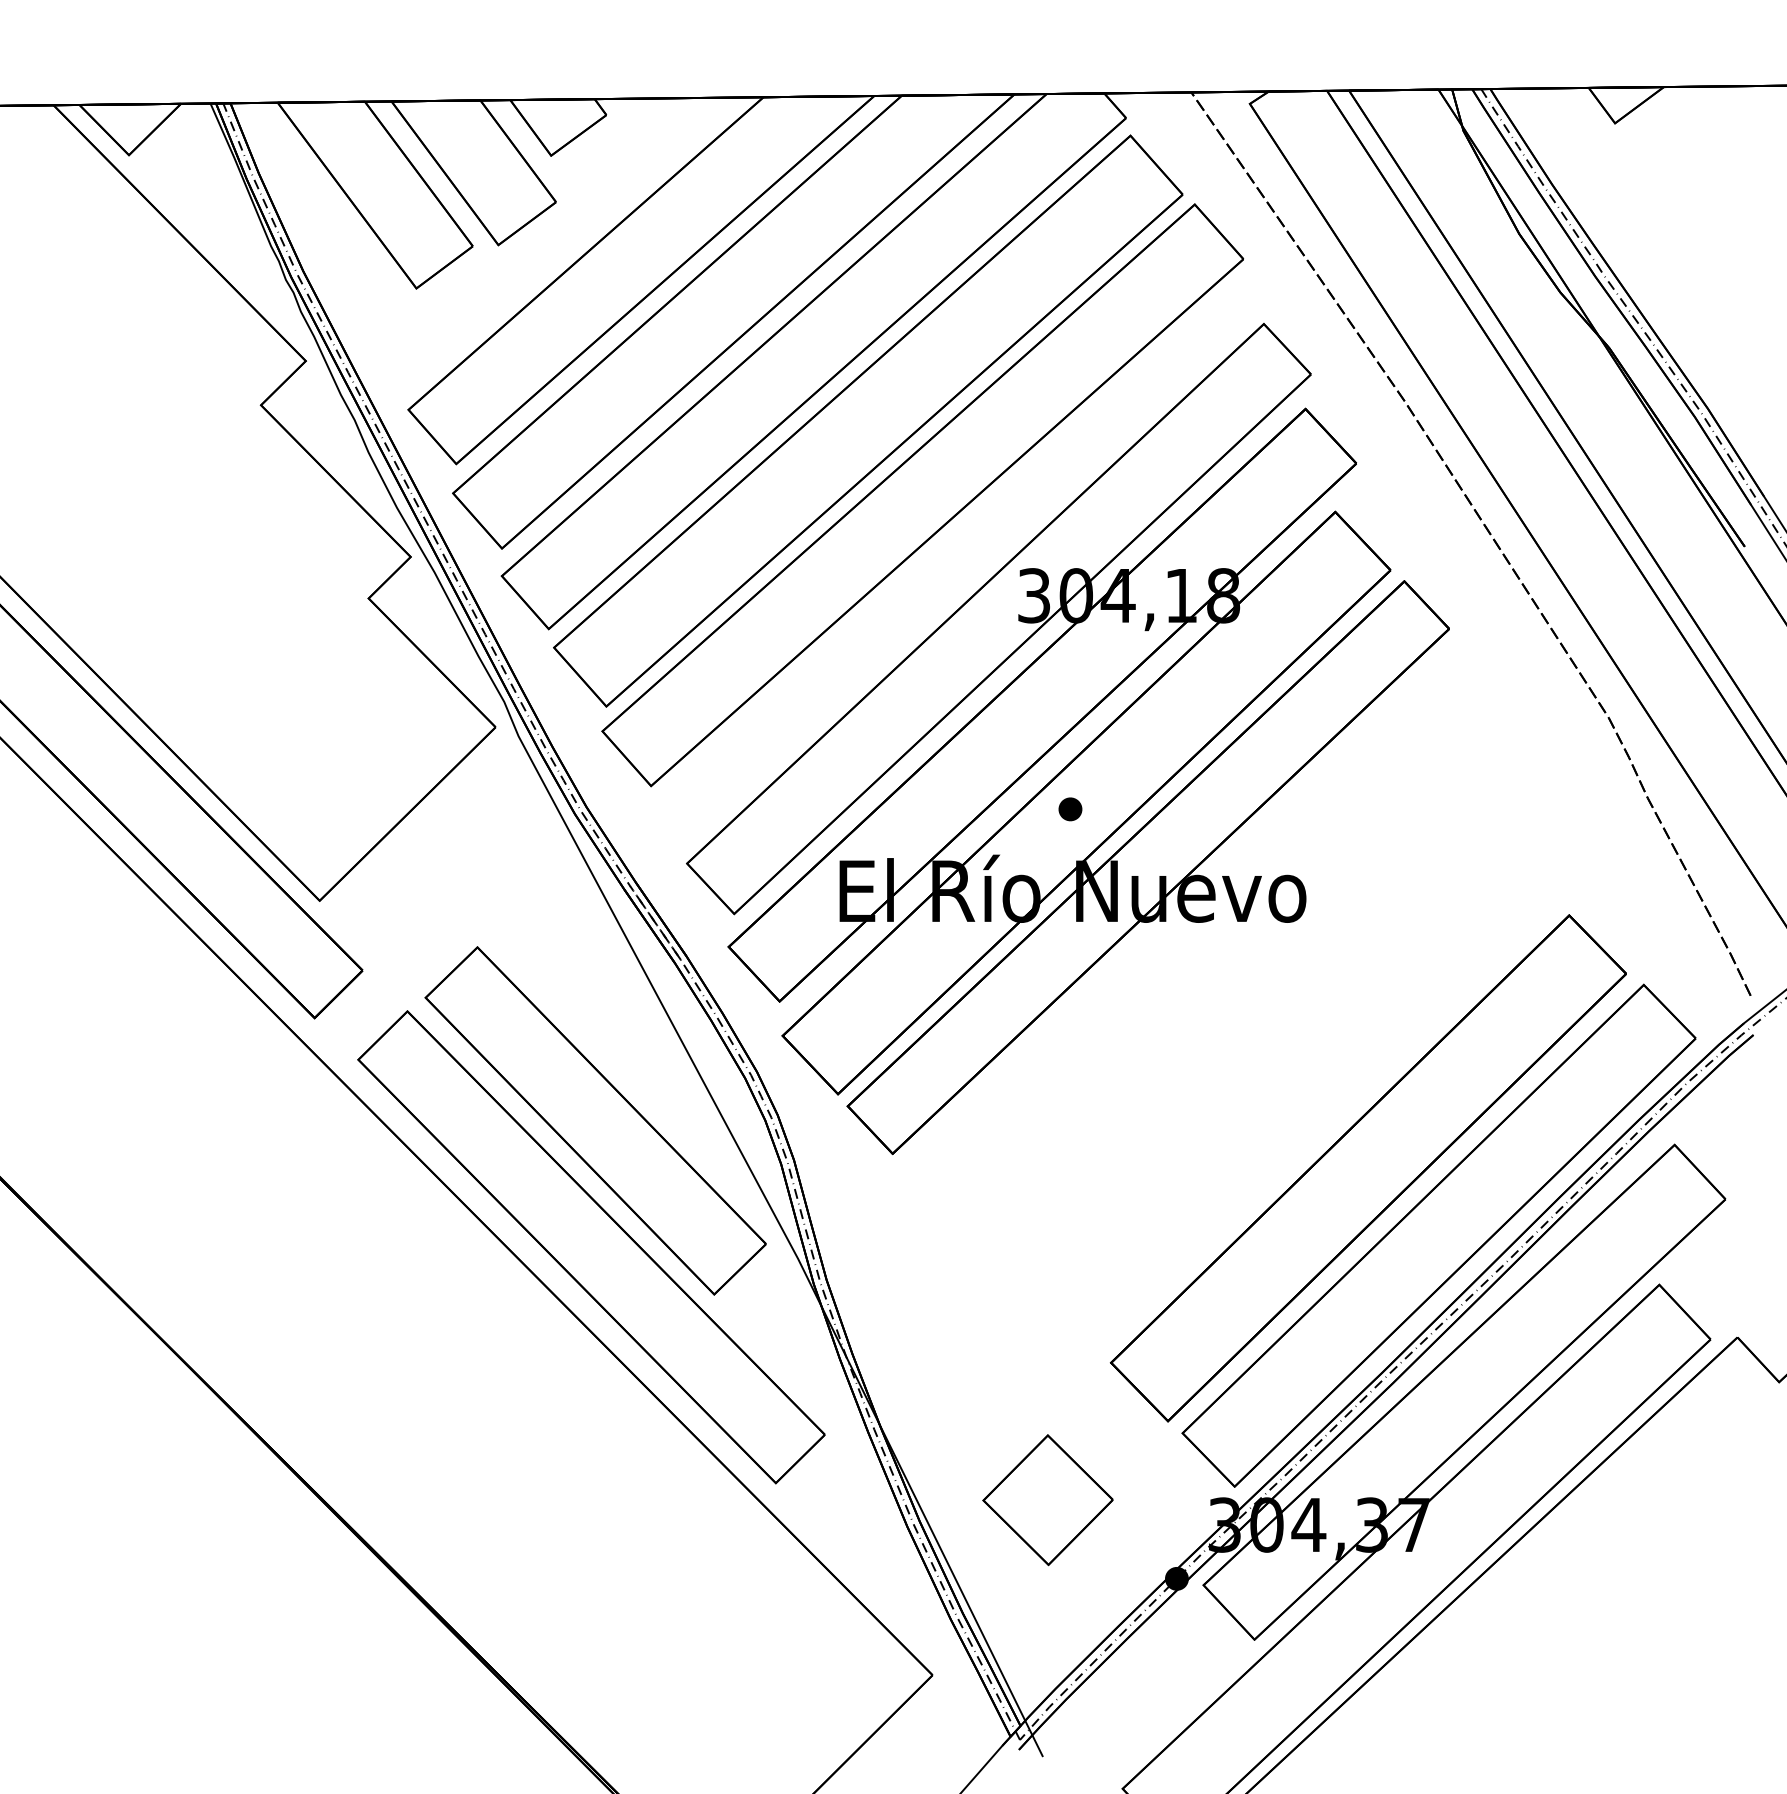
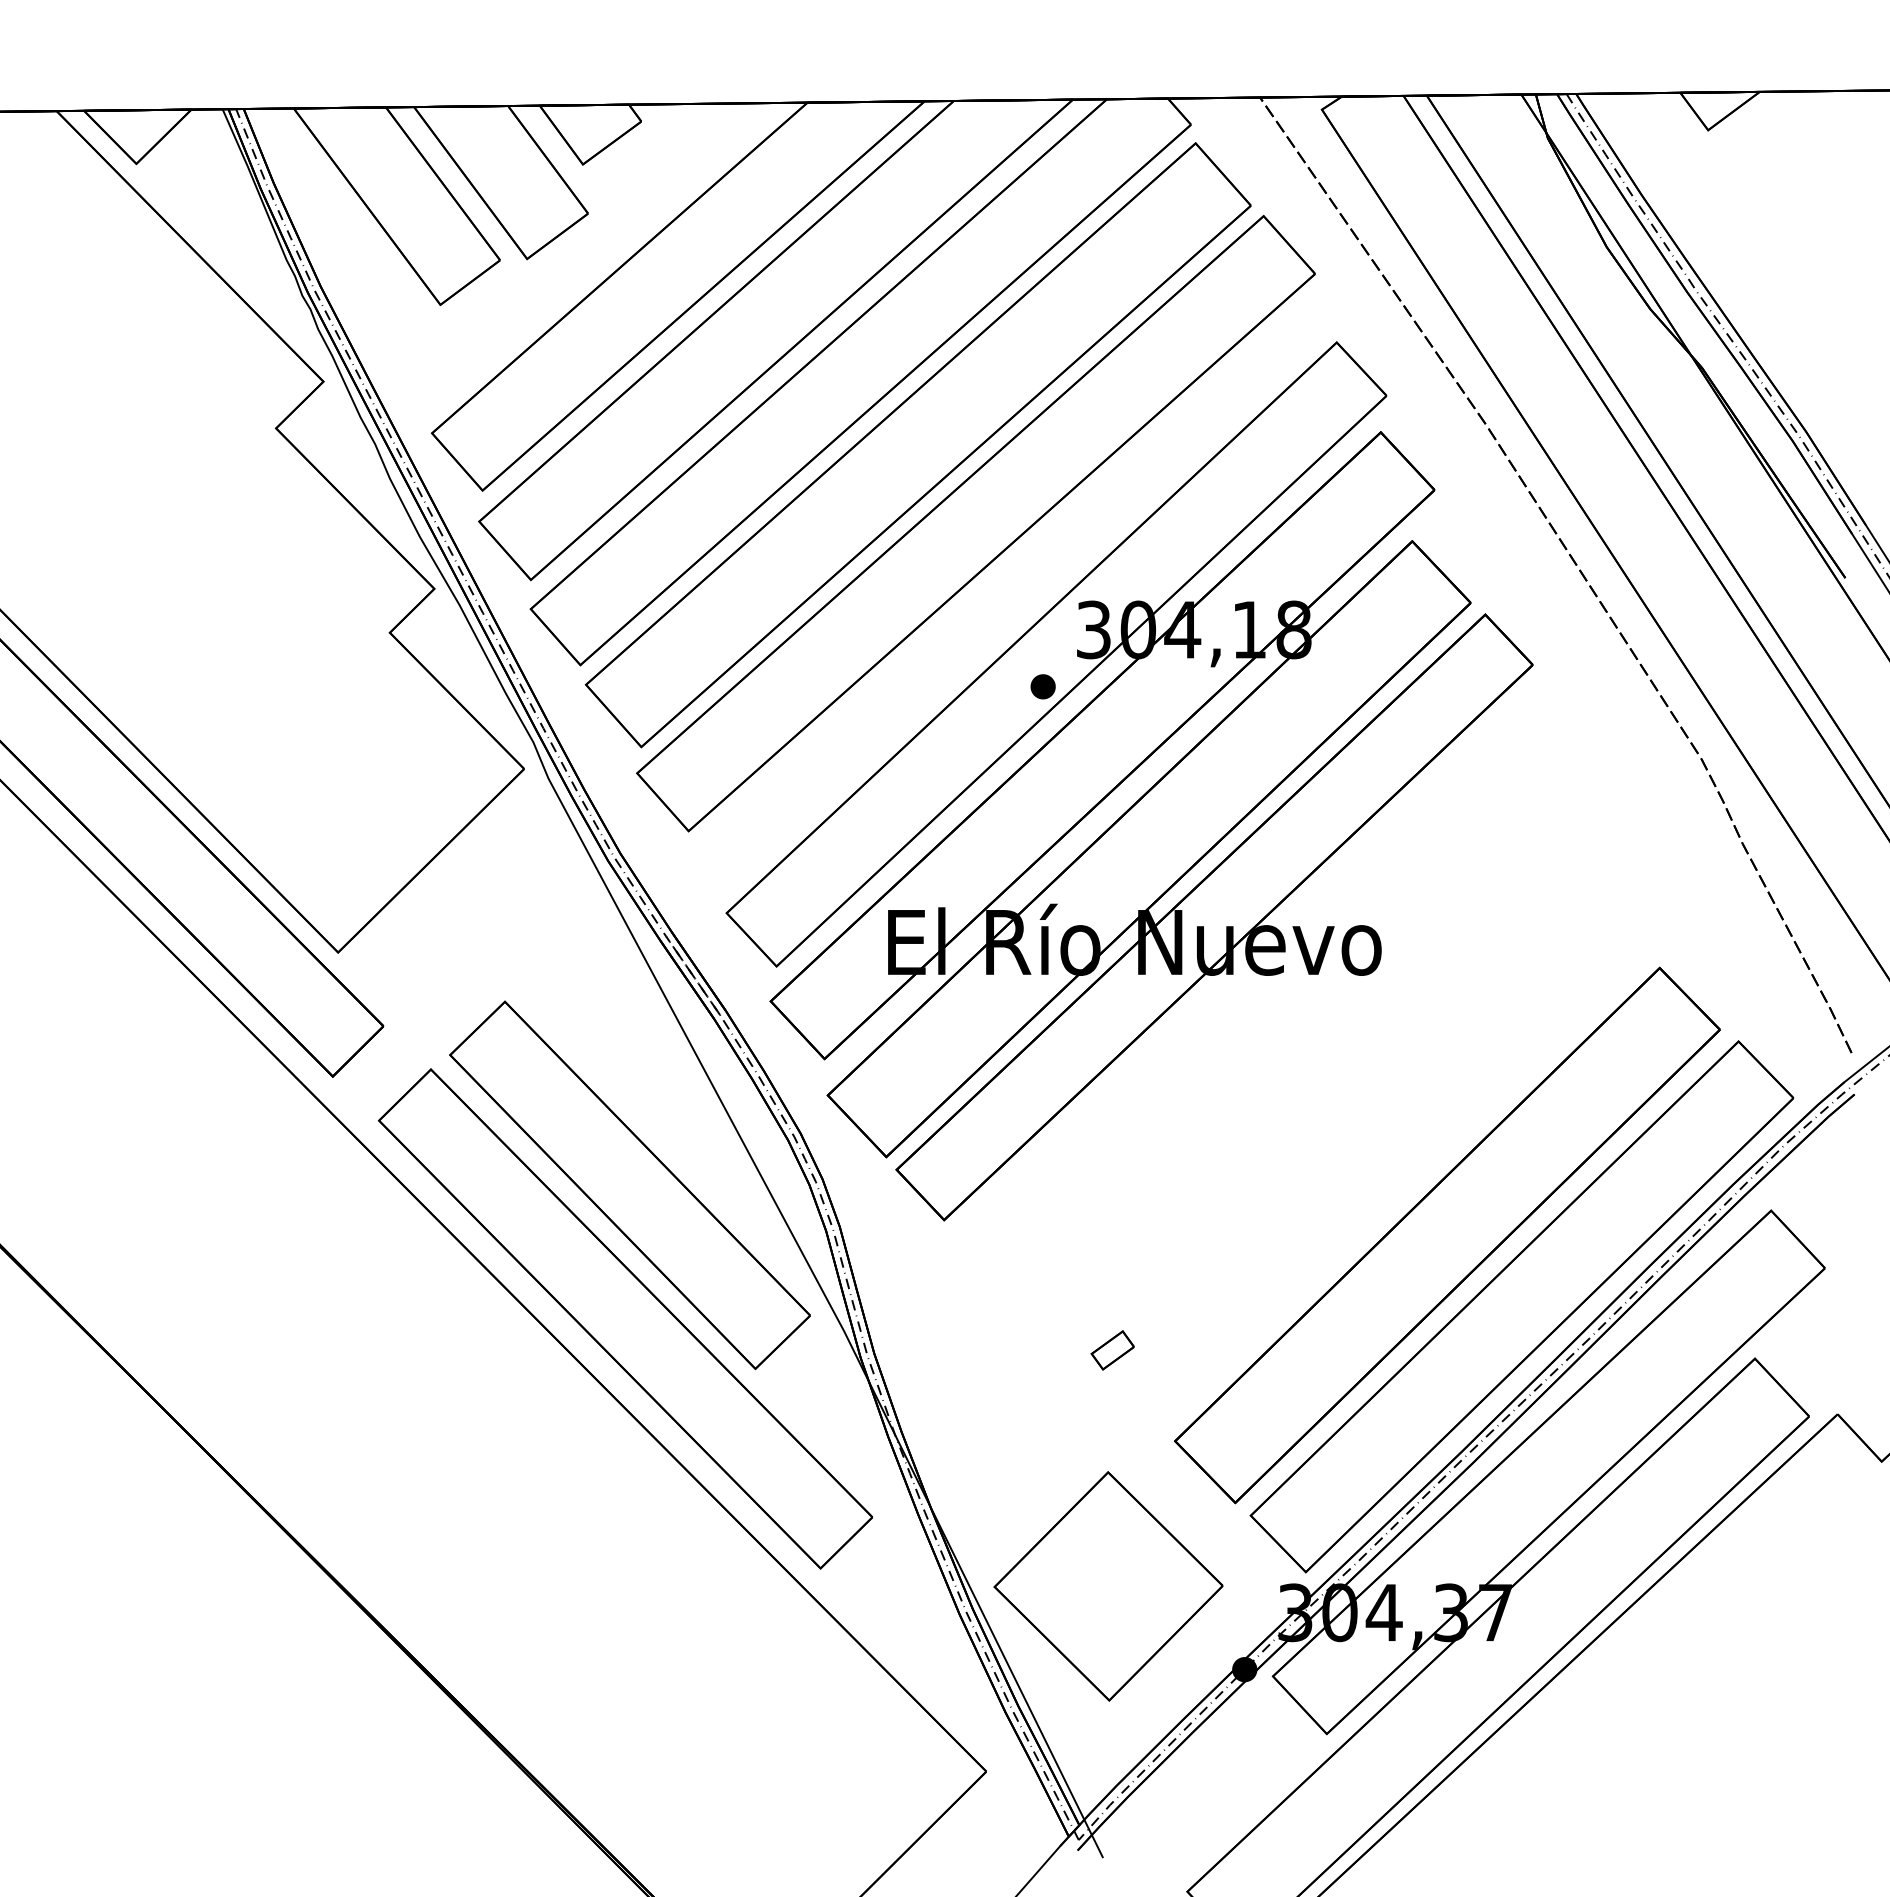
part: (1069, 809) -> (1042, 686), moved
part: (1051, 1277) -> (1112, 1350), added
part: (1048, 1500) -> (1108, 1586), size x1.67

